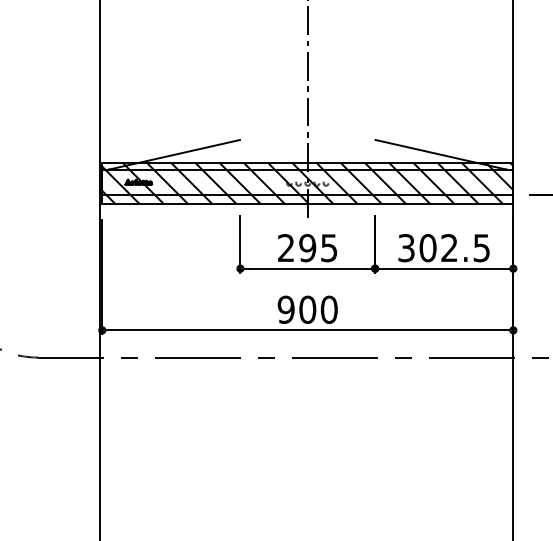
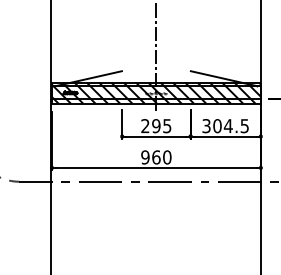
text: (447, 248) -> (227, 126), 302.5 -> 304.5
text: (307, 309) -> (156, 157), 900 -> 960

